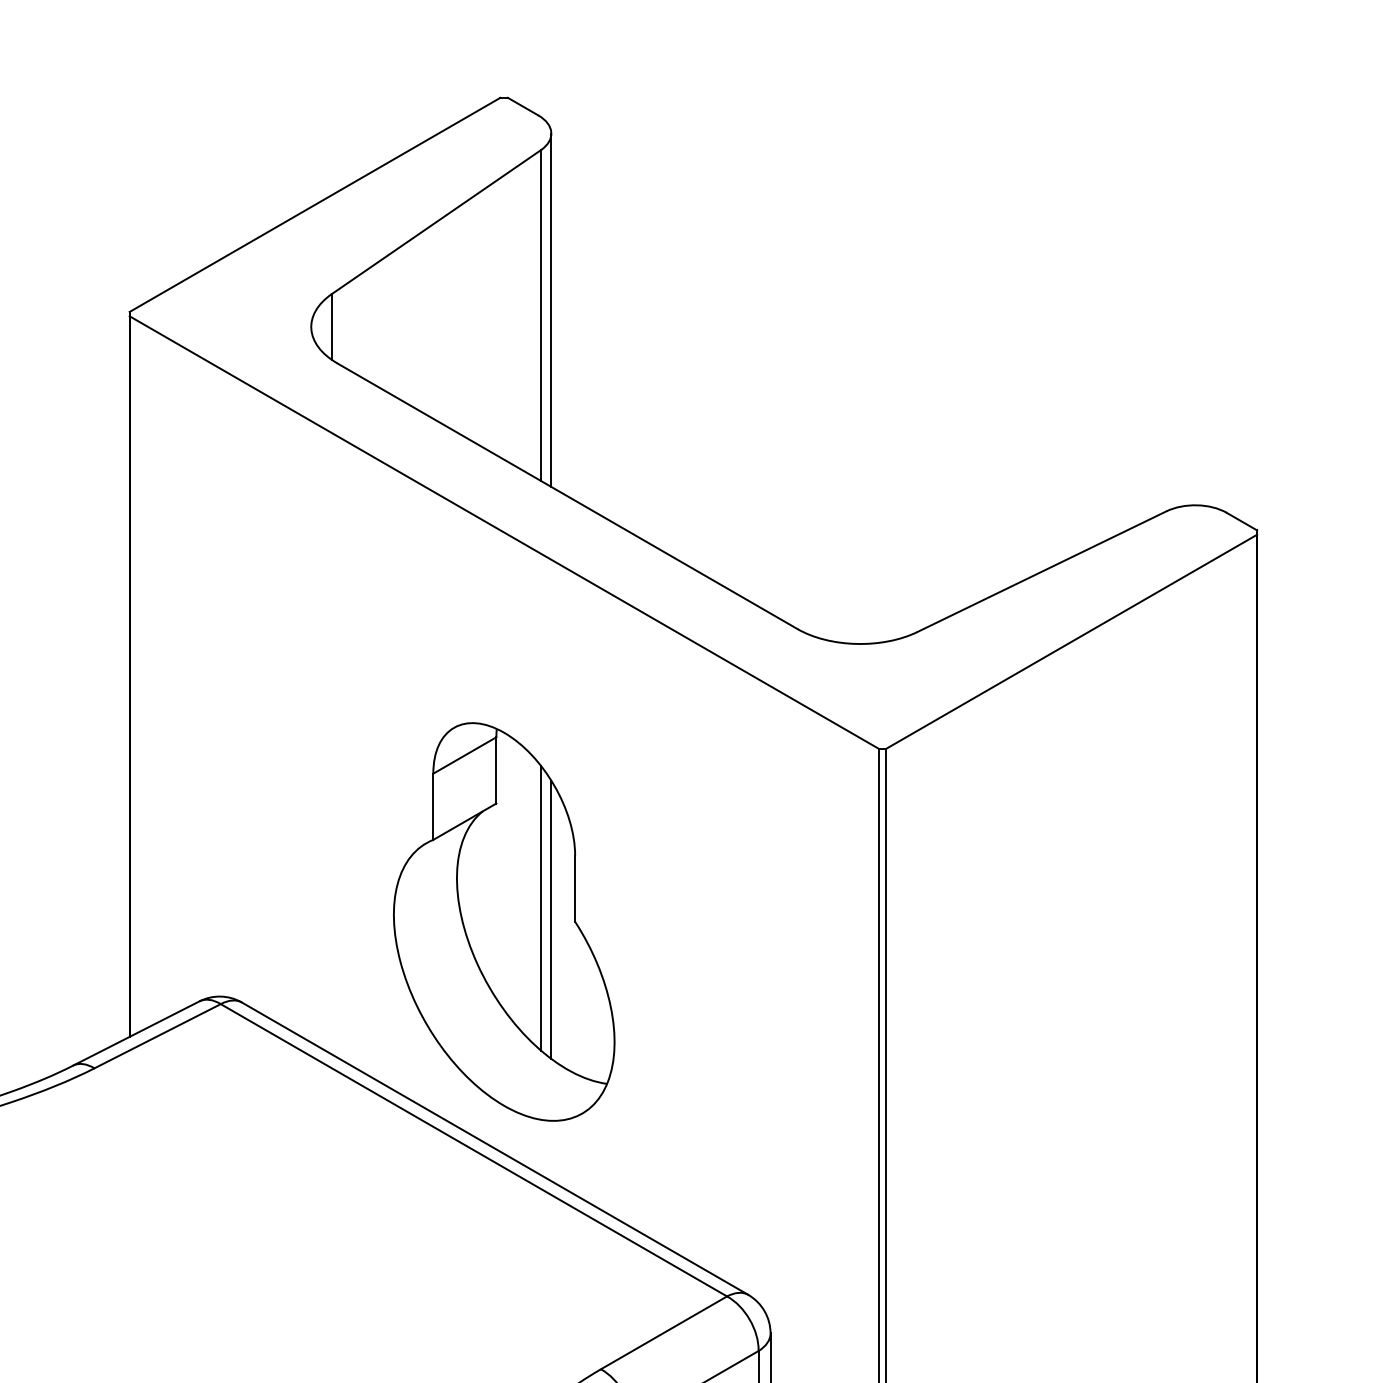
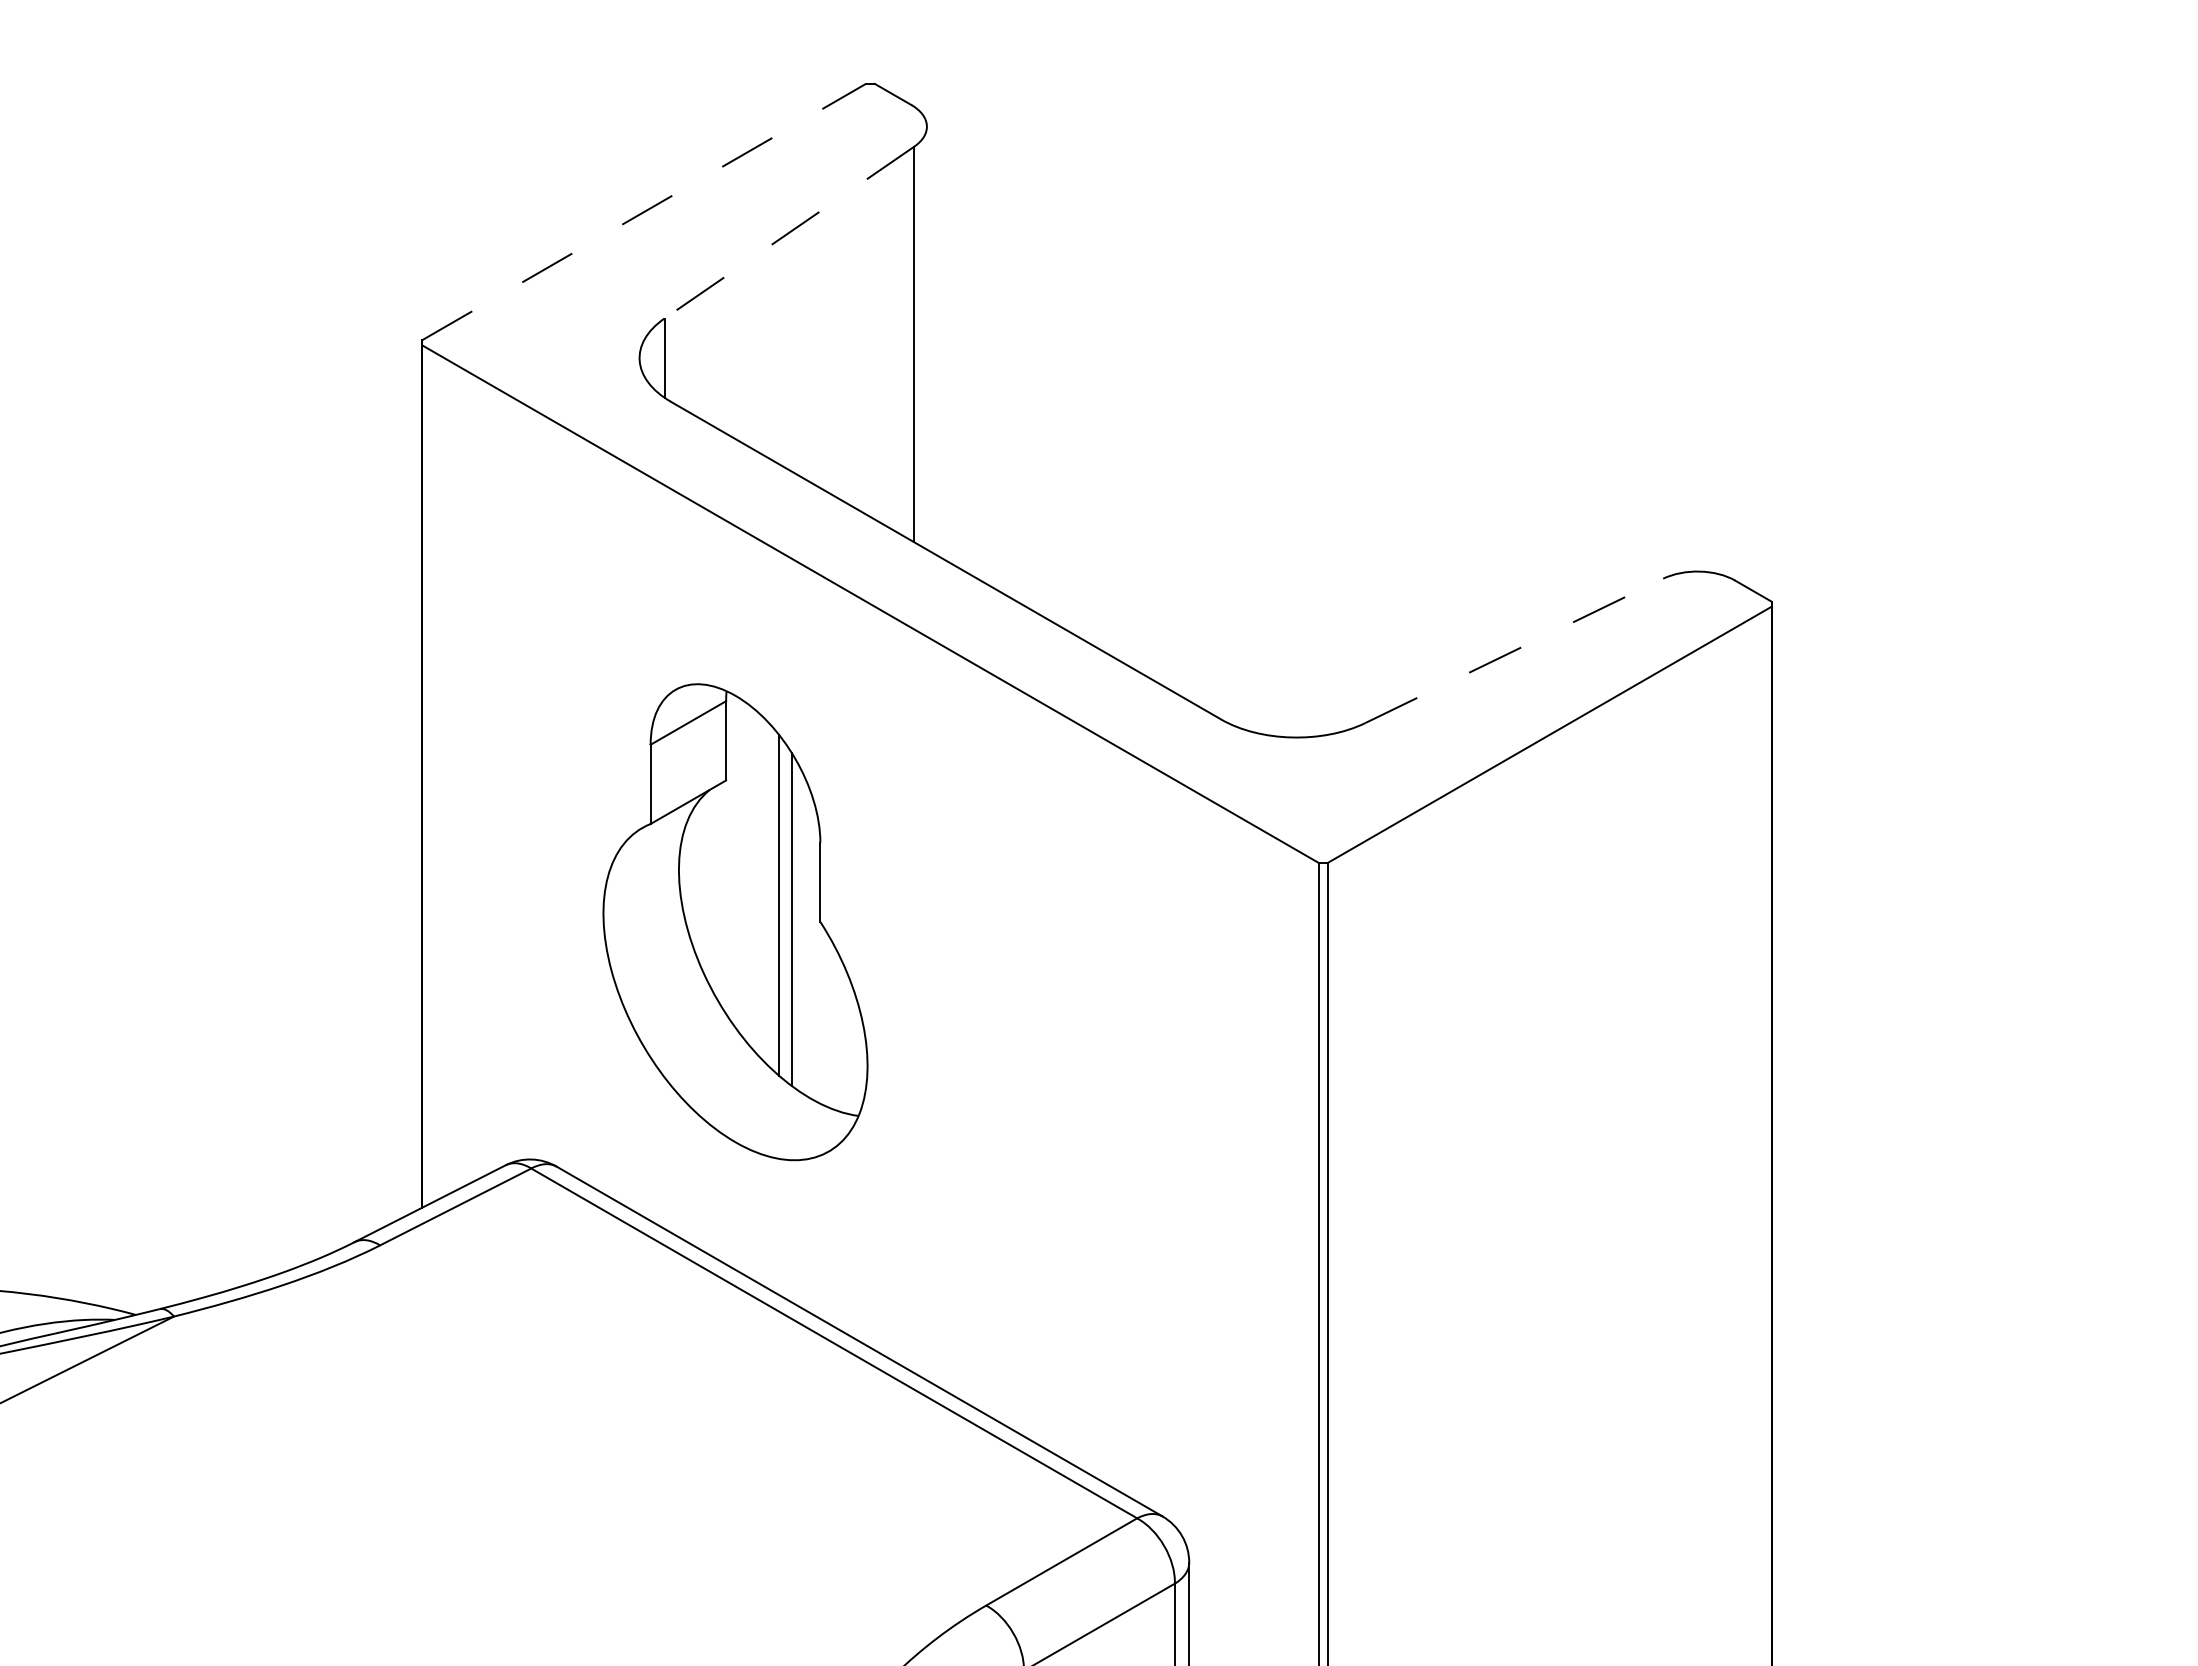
line: (315, 204) -> (644, 211), solid -> dashed
line: (436, 221) -> (789, 232), solid -> dashed
line: (551, 309) -> (926, 337), removed
line: (1042, 571) -> (1514, 650), solid -> dashed
part: (504, 922) -> (735, 922), moved

